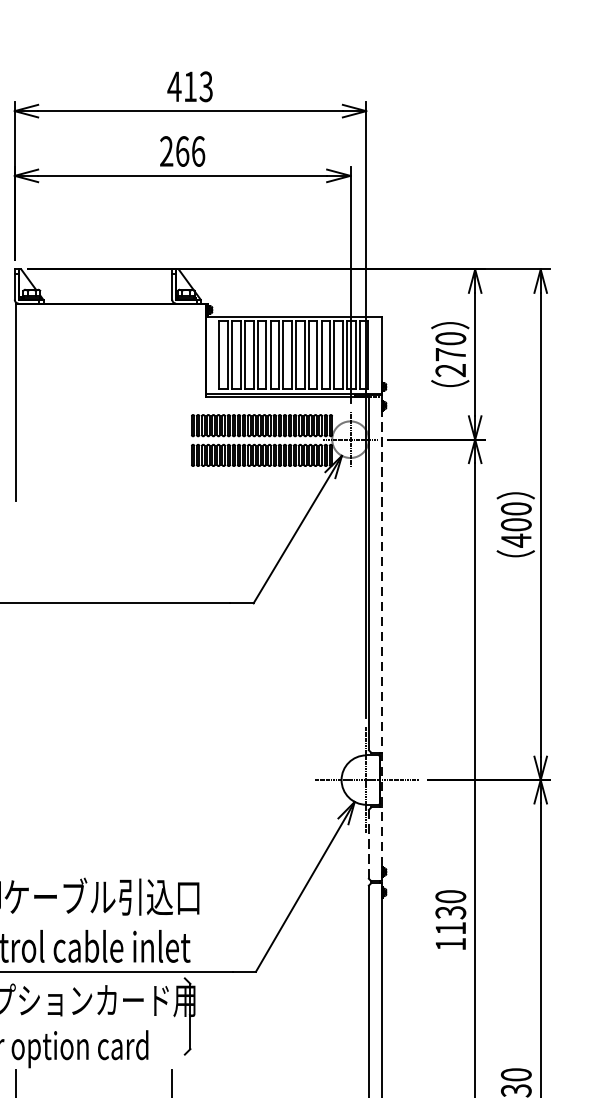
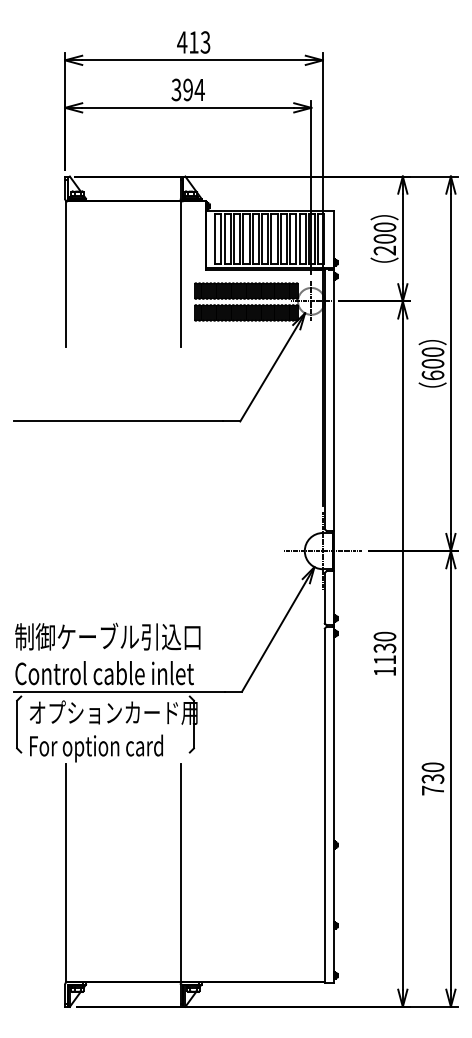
text: (181, 150) -> (187, 89), 266 -> 394
text: (450, 353) -> (384, 238), 270 -> 200
line: (172, 401) -> (180, 273), added
text: (515, 540) -> (432, 375), 400 -> 600
line: (382, 637) -> (334, 446), dashed -> solid
line: (368, 843) -> (324, 597), dashed -> solid

